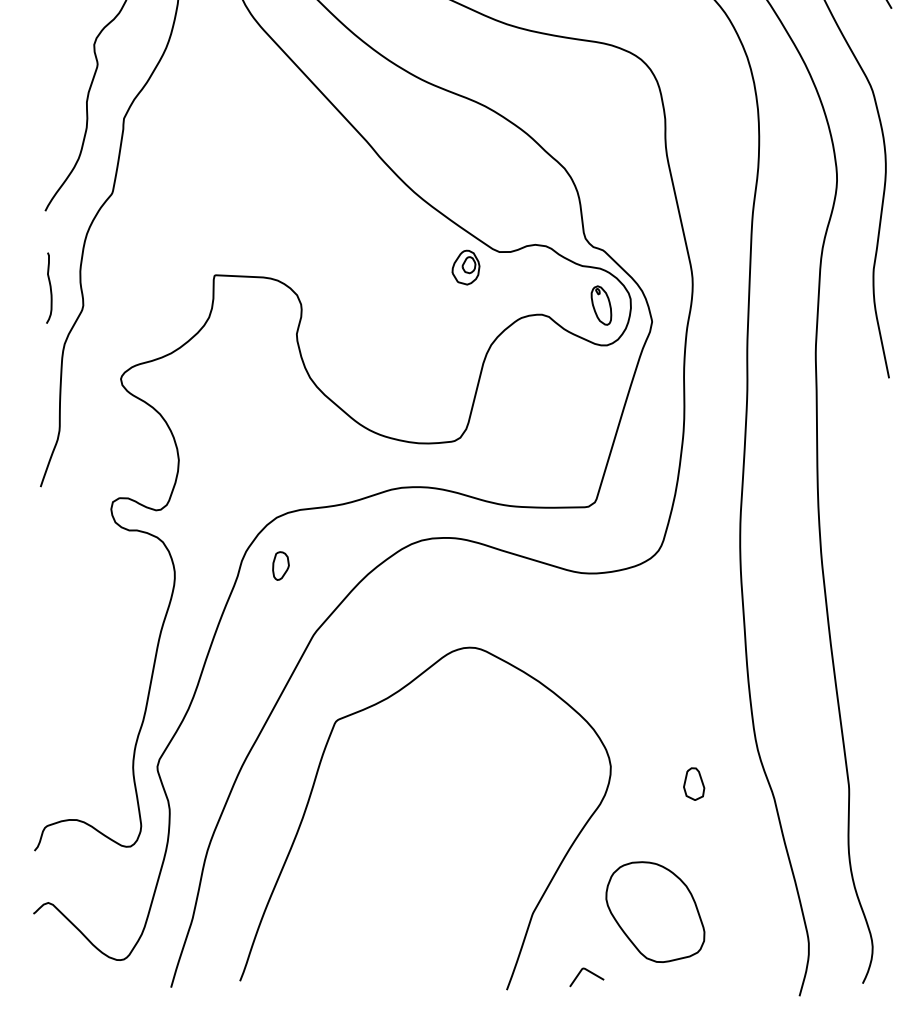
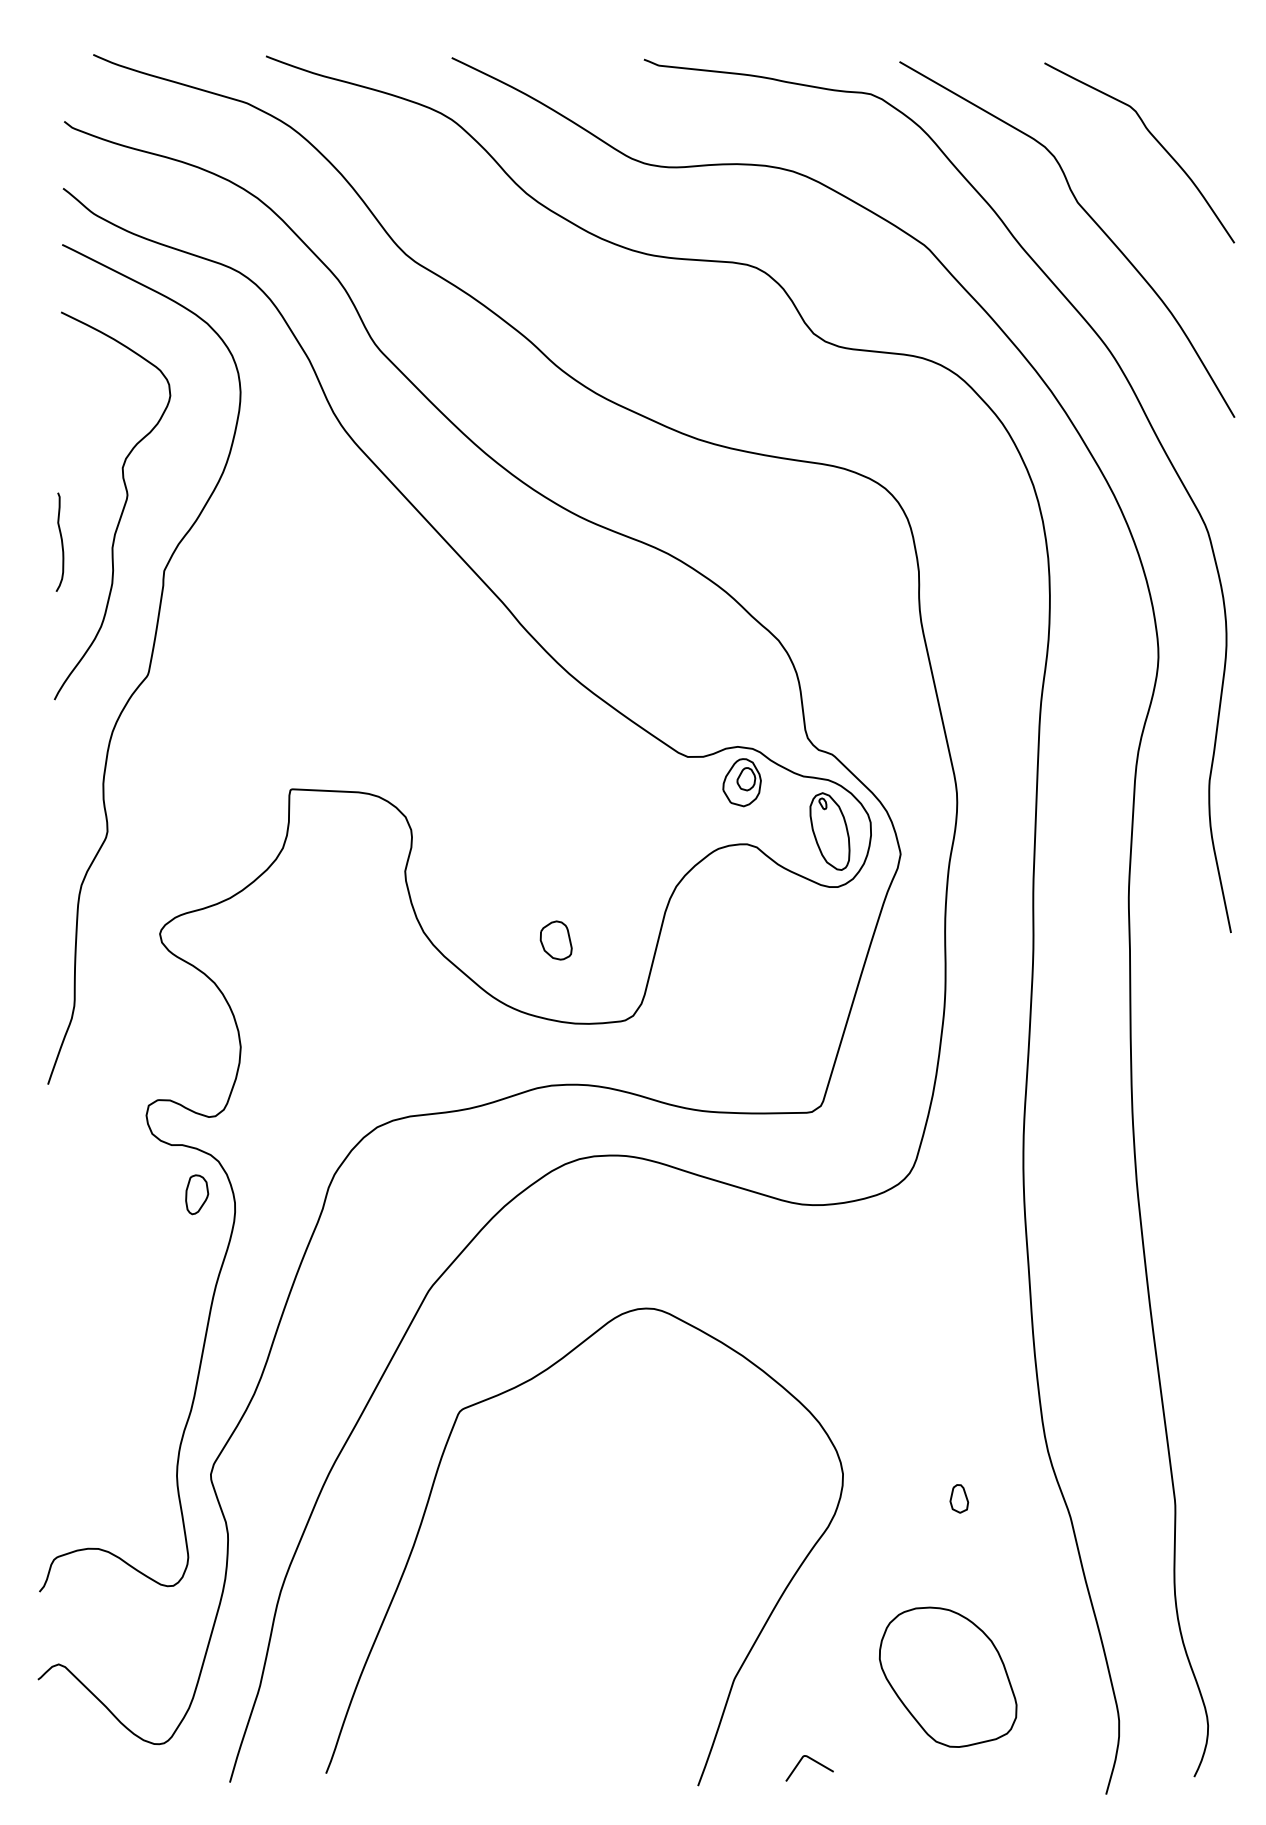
part: (465, 267) -> (741, 782), moved
curve: (50, 287) -> (61, 541), moved
part: (601, 305) -> (829, 831), size x1.43
part: (404, 383) -> (555, 940), added
part: (281, 565) -> (197, 1194), moved
part: (694, 783) -> (959, 1498), size x0.62
part: (654, 911) -> (947, 1676), moved

